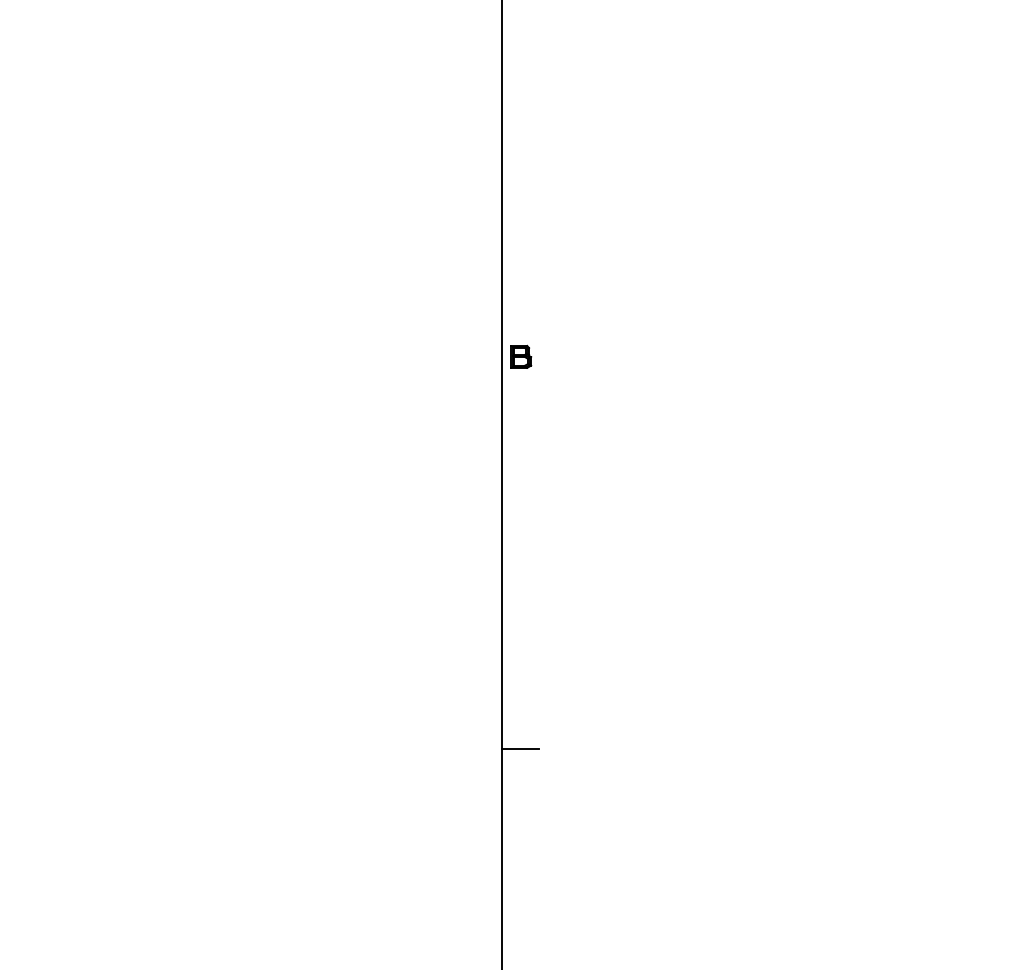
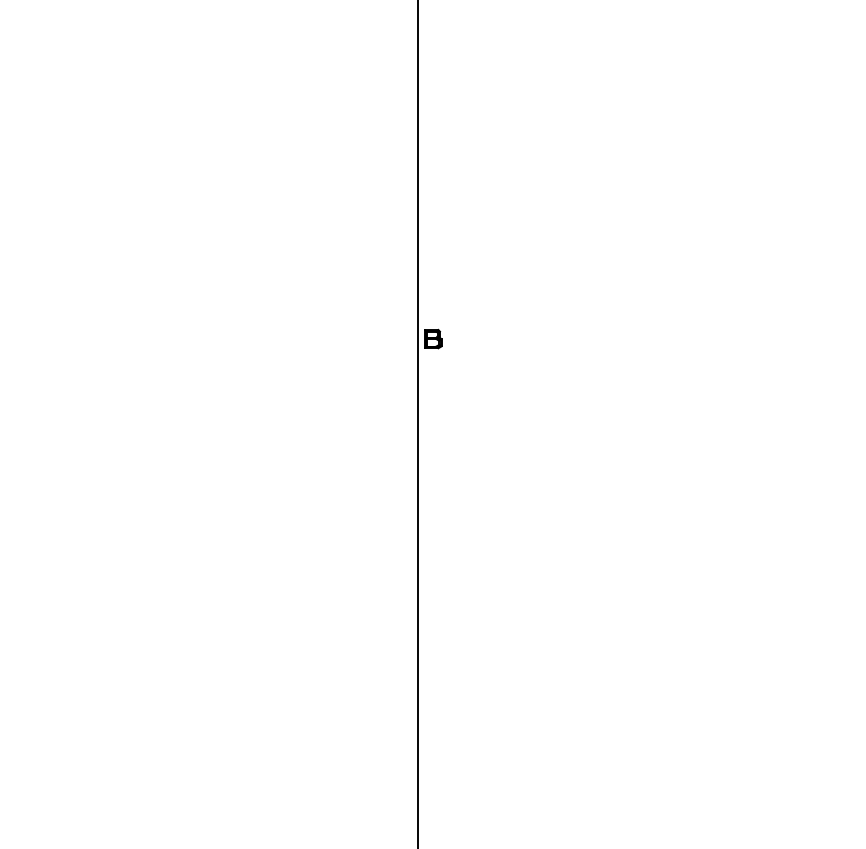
line: (520, 749) -> (432, 666), removed

